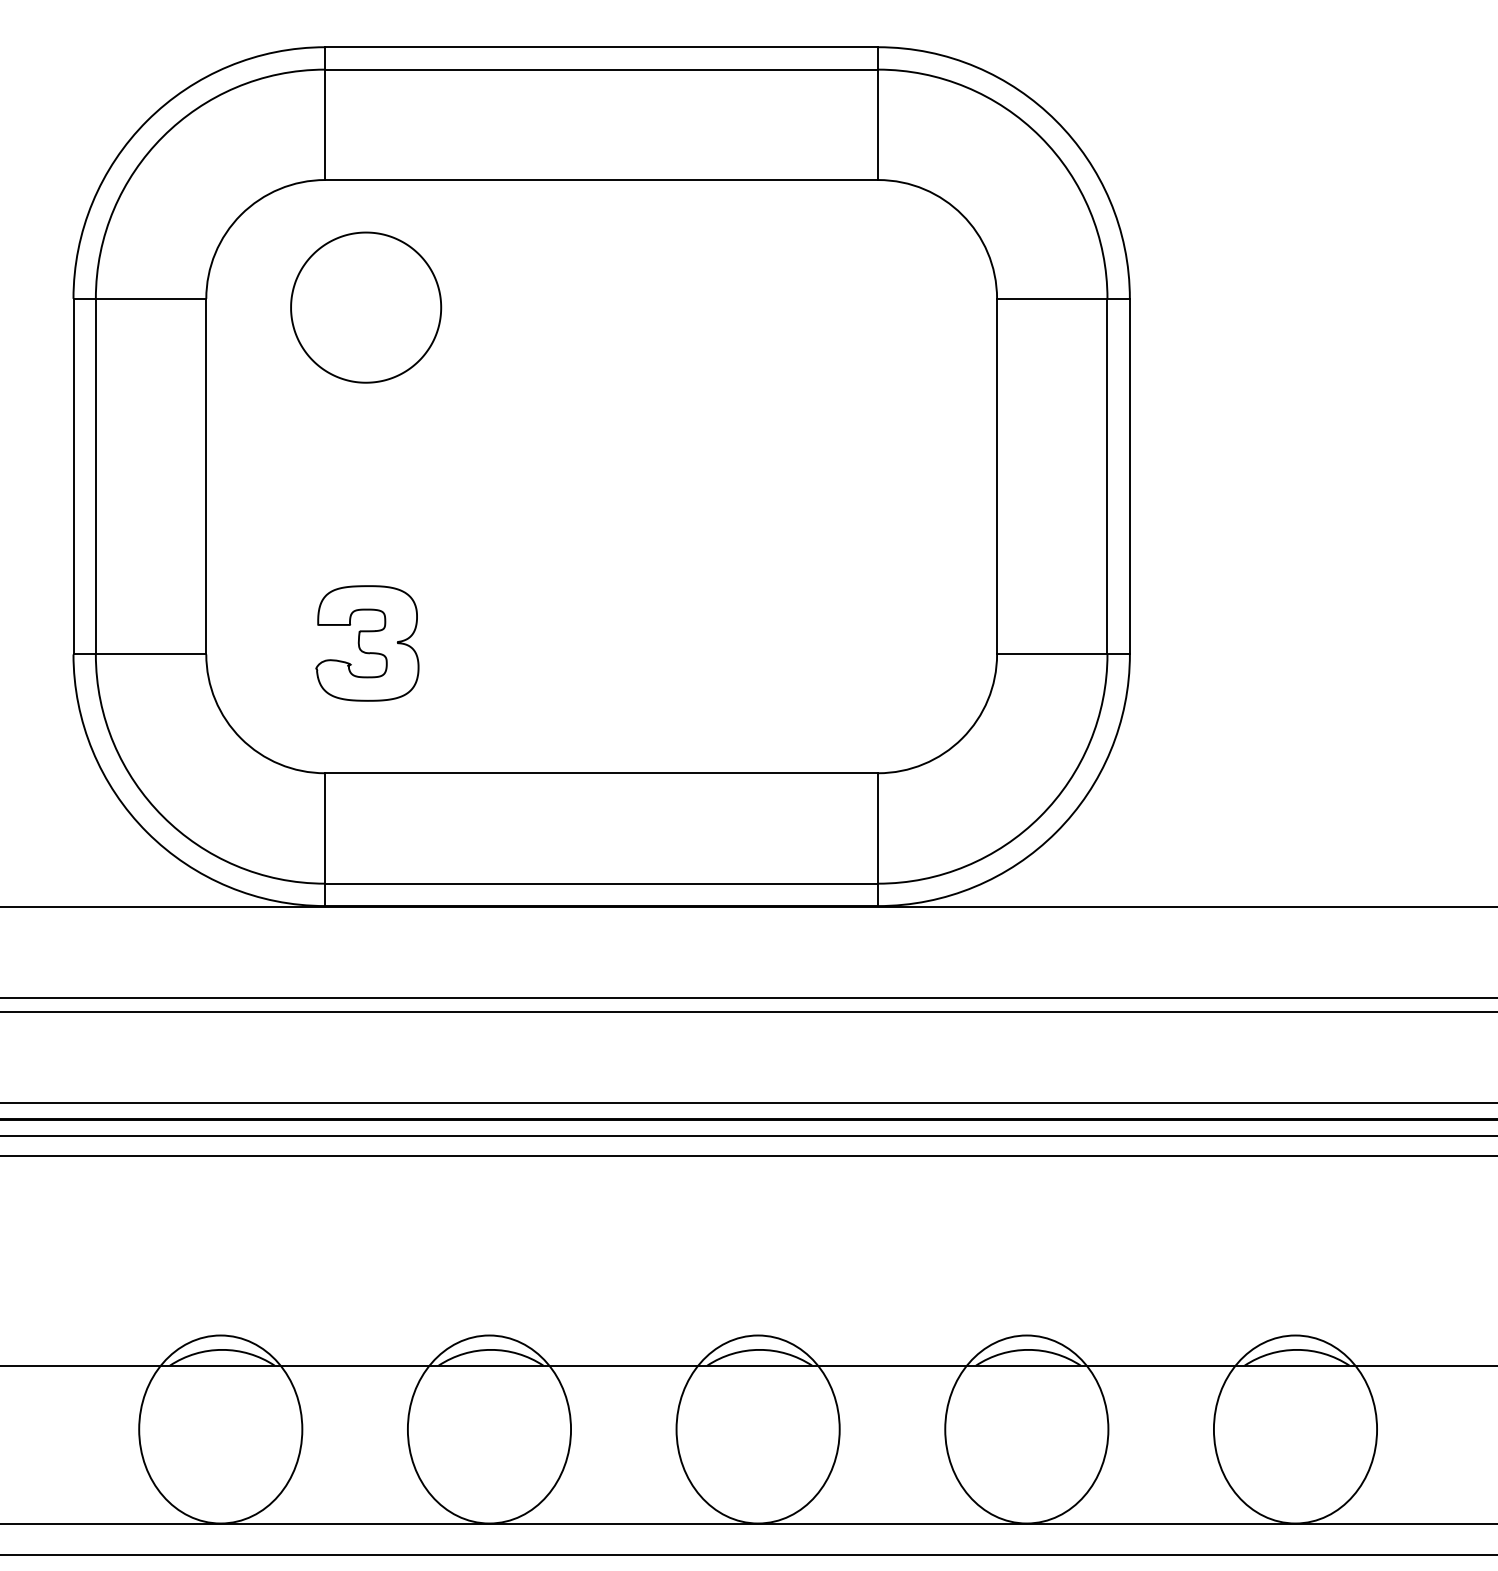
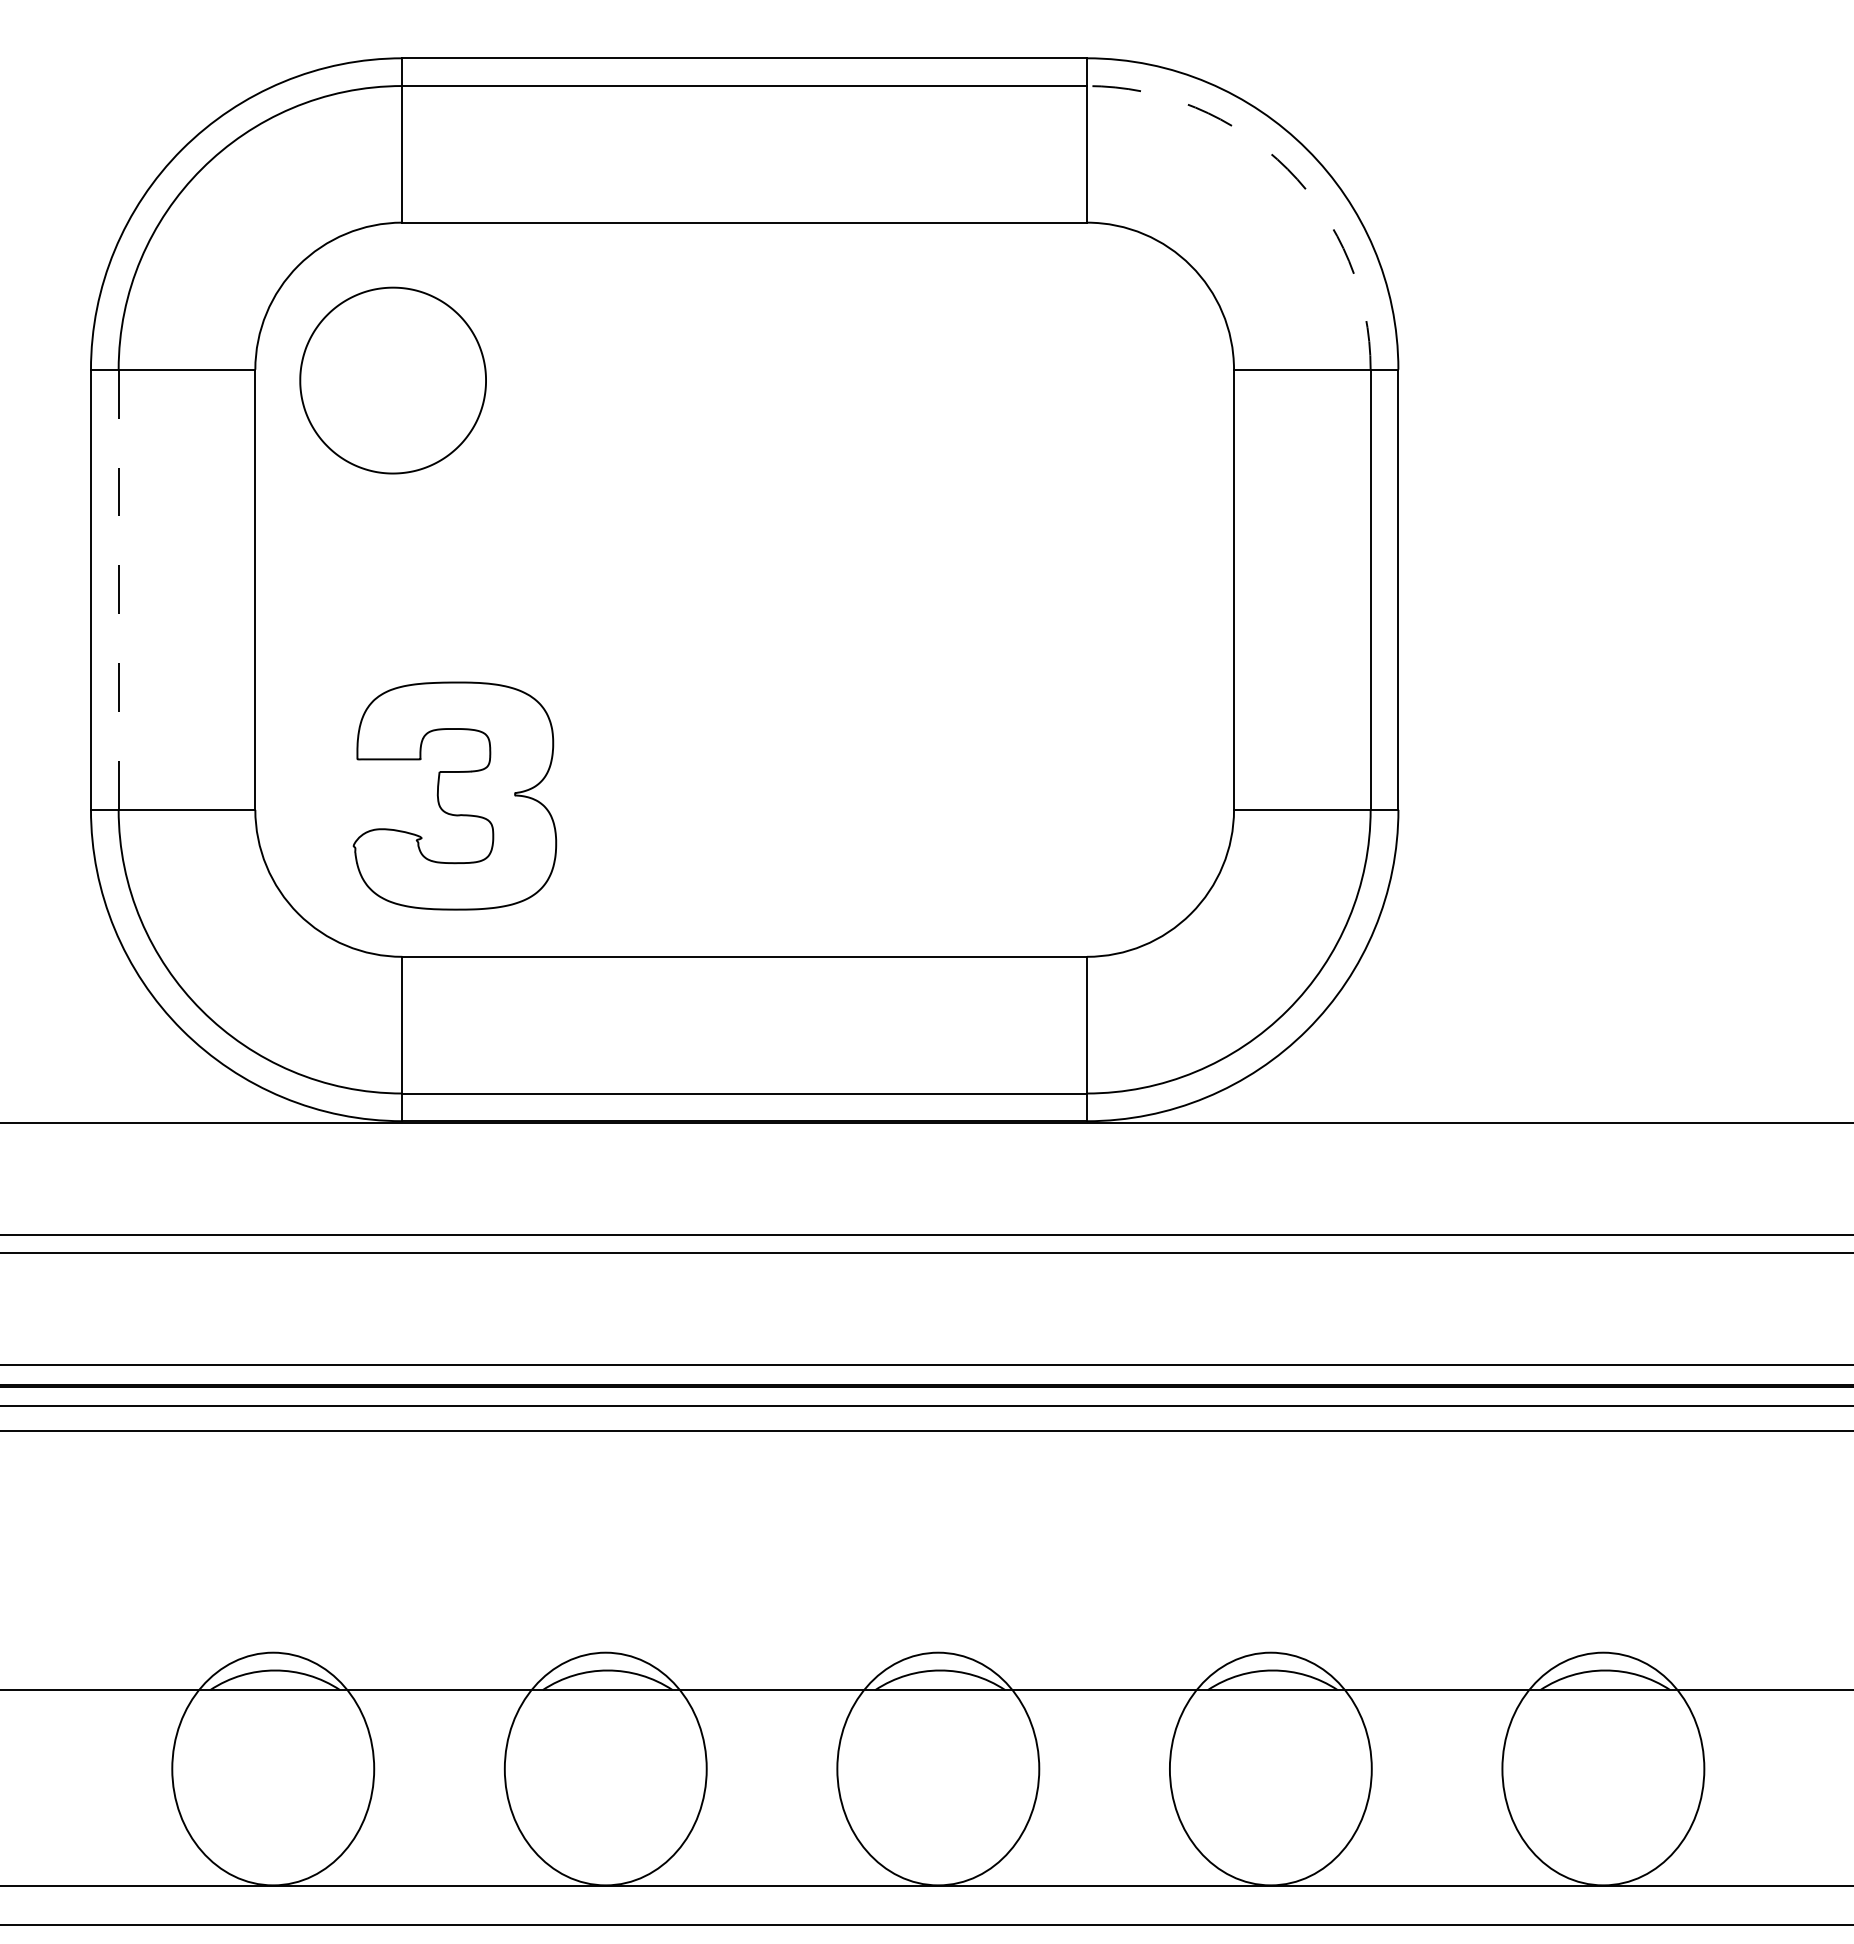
arc: (1040, 137) -> (1287, 169), solid -> dashed
part: (365, 307) -> (392, 380), moved
line: (95, 476) -> (118, 589), solid -> dashed
part: (367, 643) -> (454, 796), size x1.6

